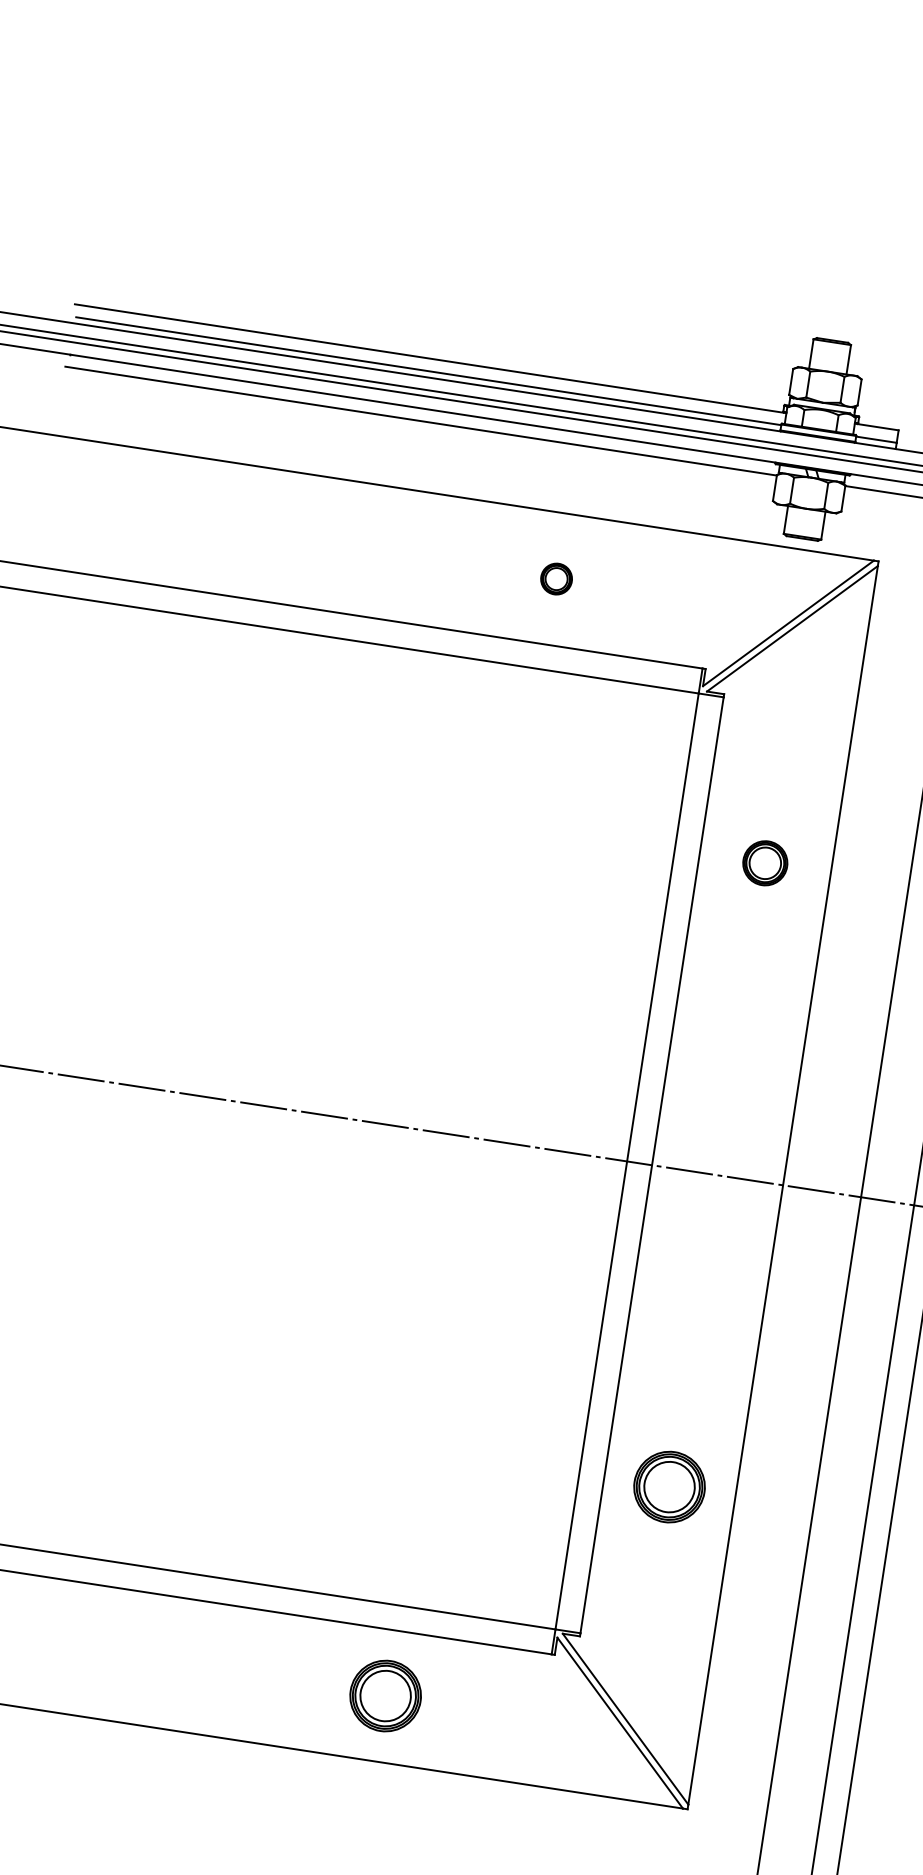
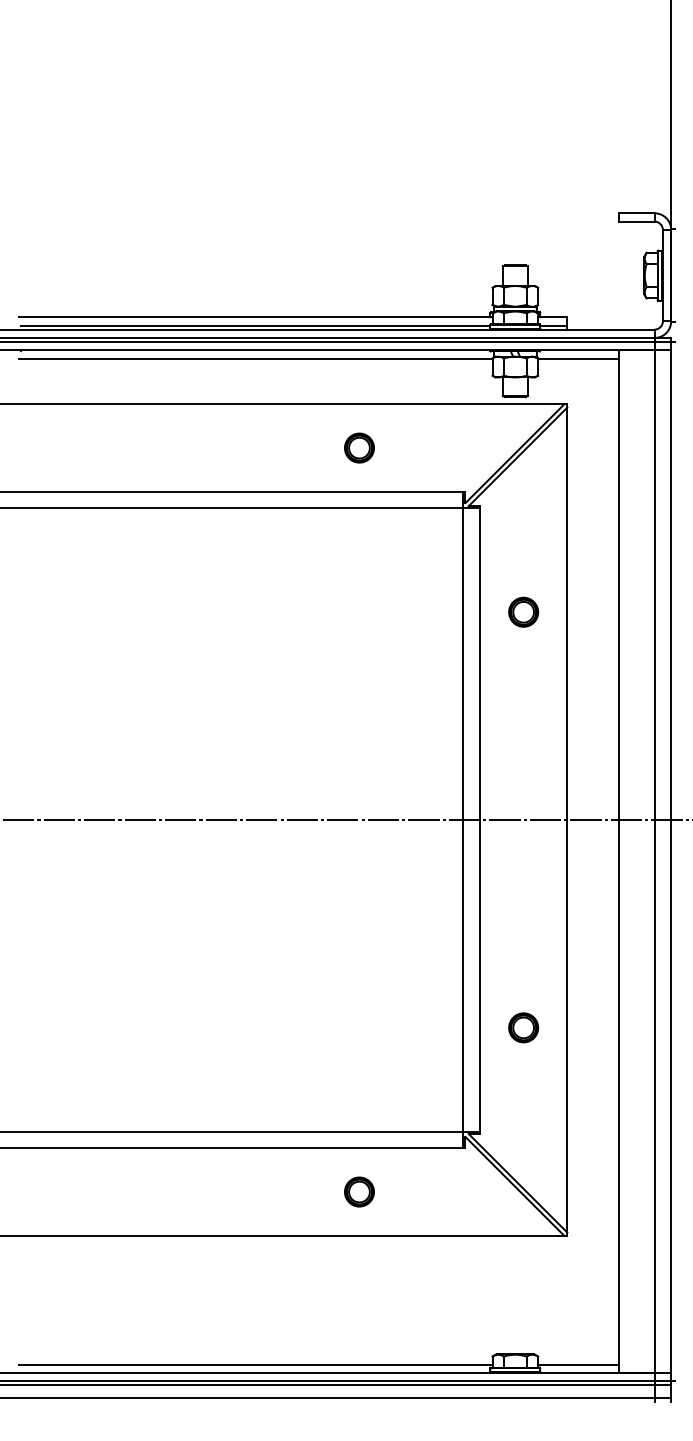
part: (556, 578) -> (359, 447), size x1.43
part: (669, 1486) -> (523, 1027), size x0.62
part: (385, 1695) -> (359, 1191), size x0.62

